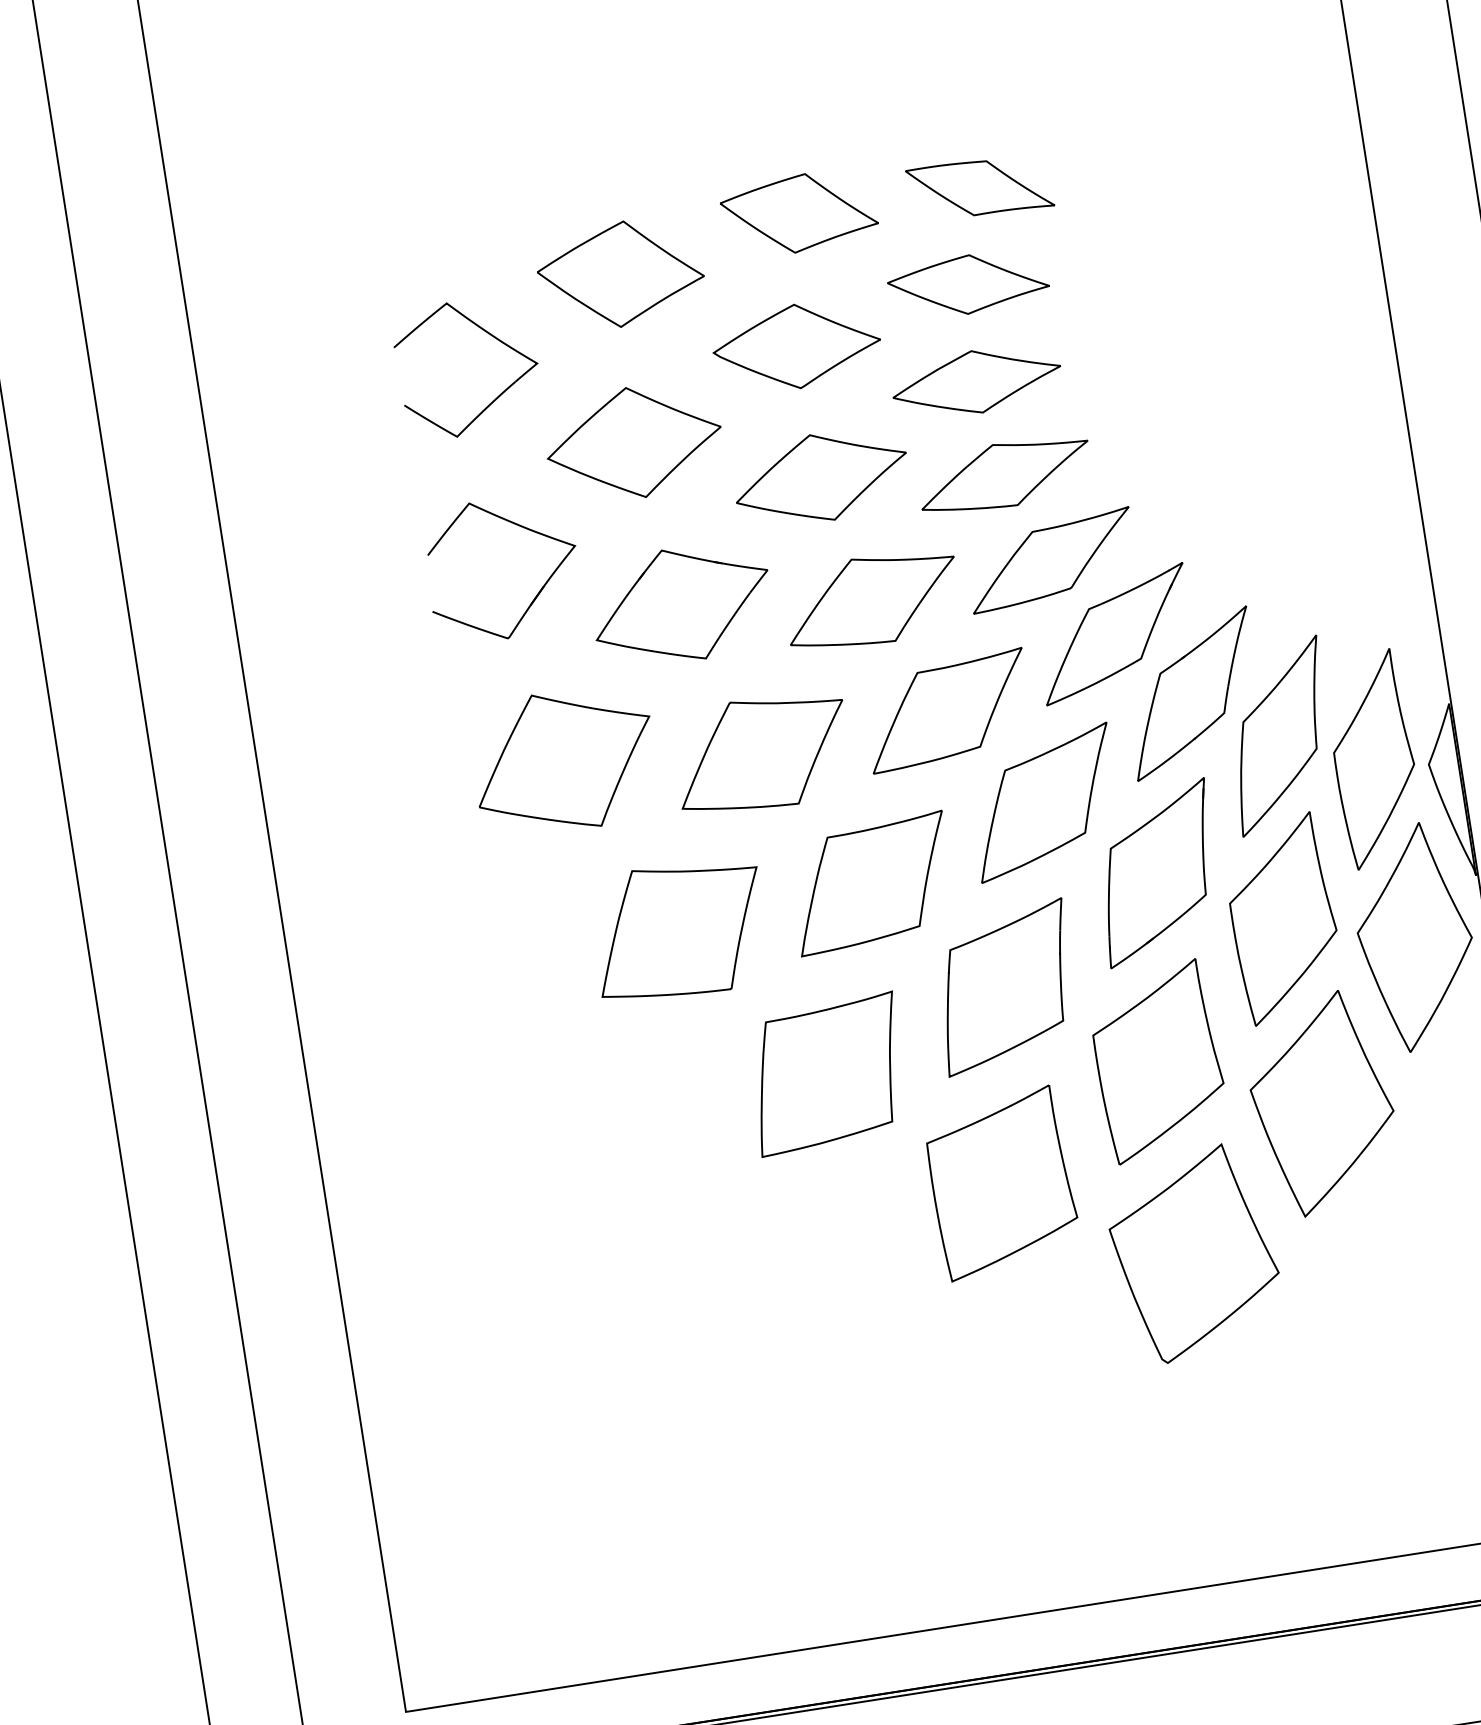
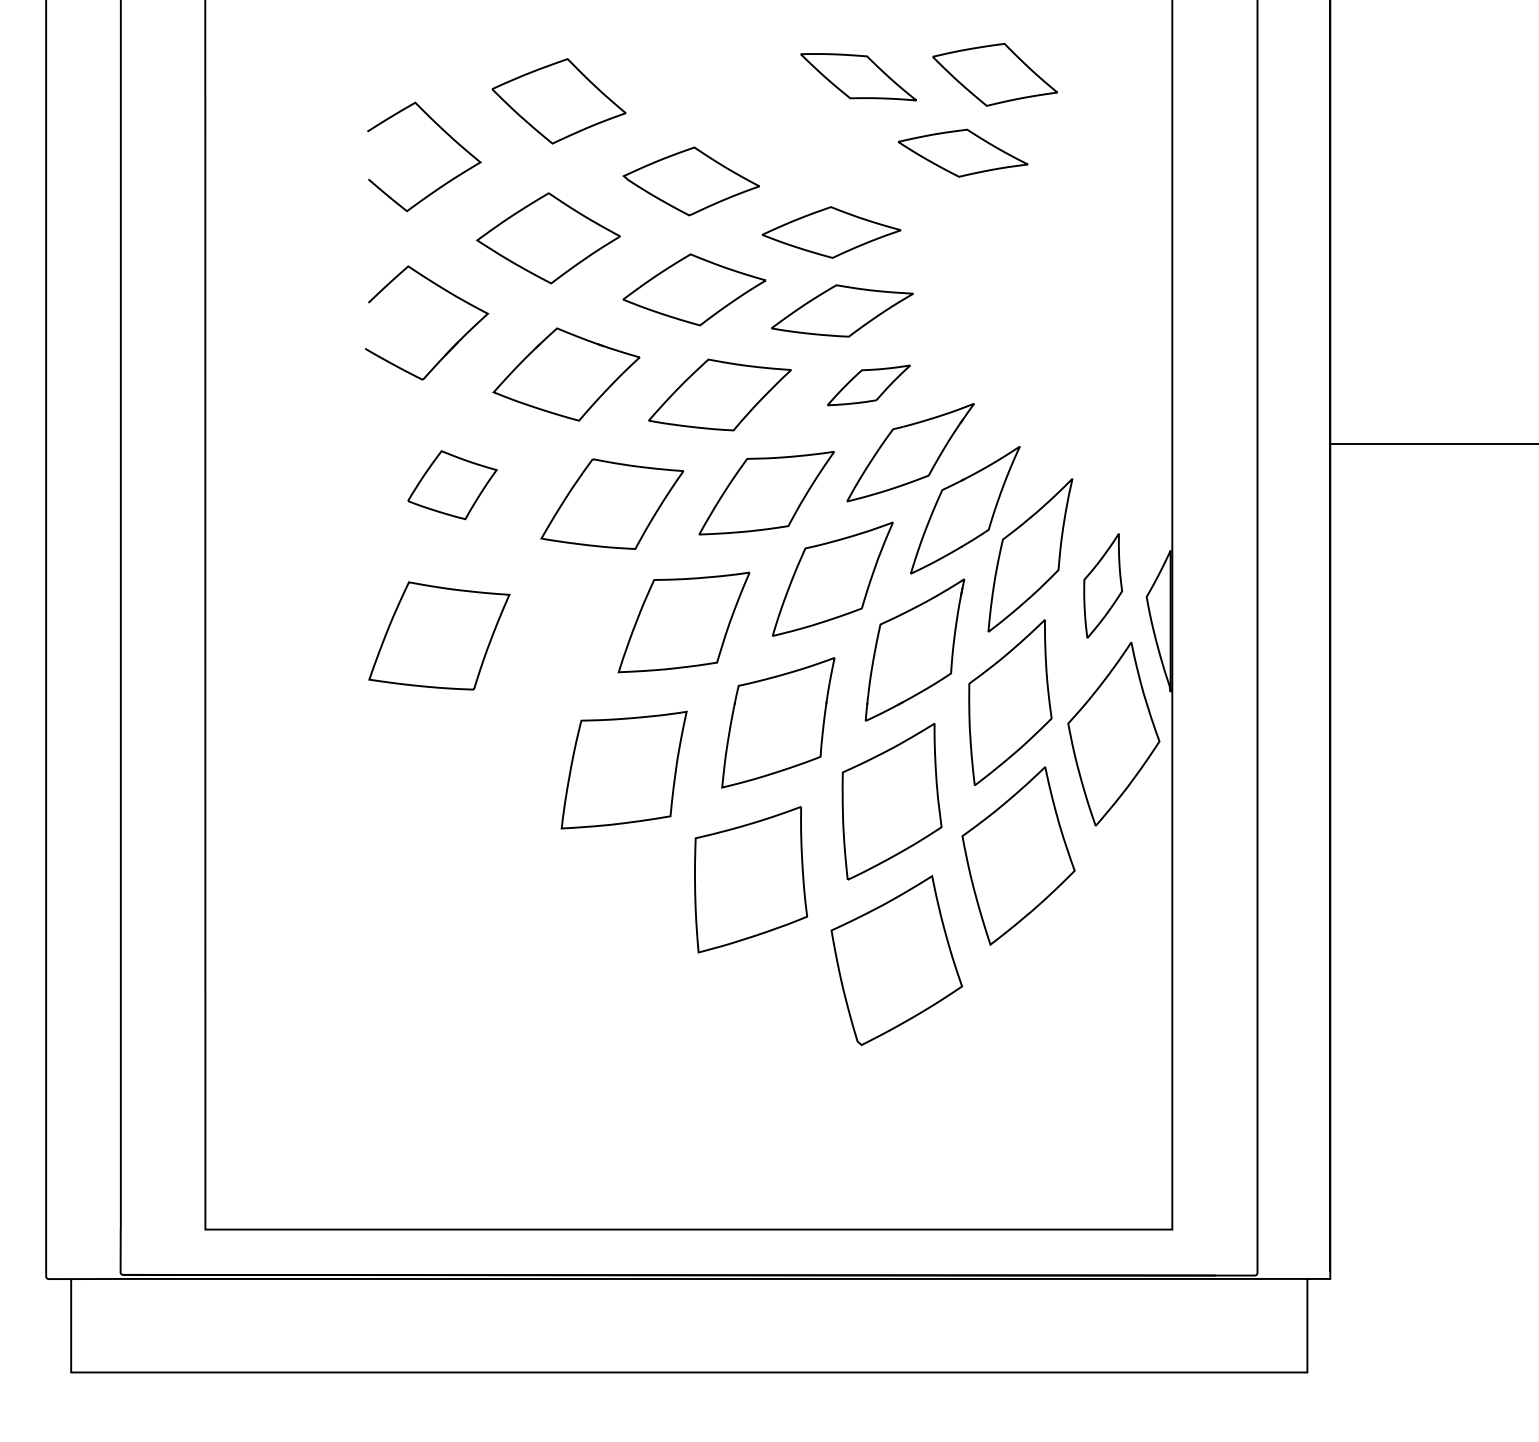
part: (798, 213) -> (994, 74), moved
part: (968, 283) -> (963, 152), moved
part: (1050, 560) -> (868, 385), size x0.6
part: (1373, 759) -> (1102, 585), size x0.6
part: (564, 760) -> (452, 484), size x0.6
part: (679, 929) -> (439, 635), moved

